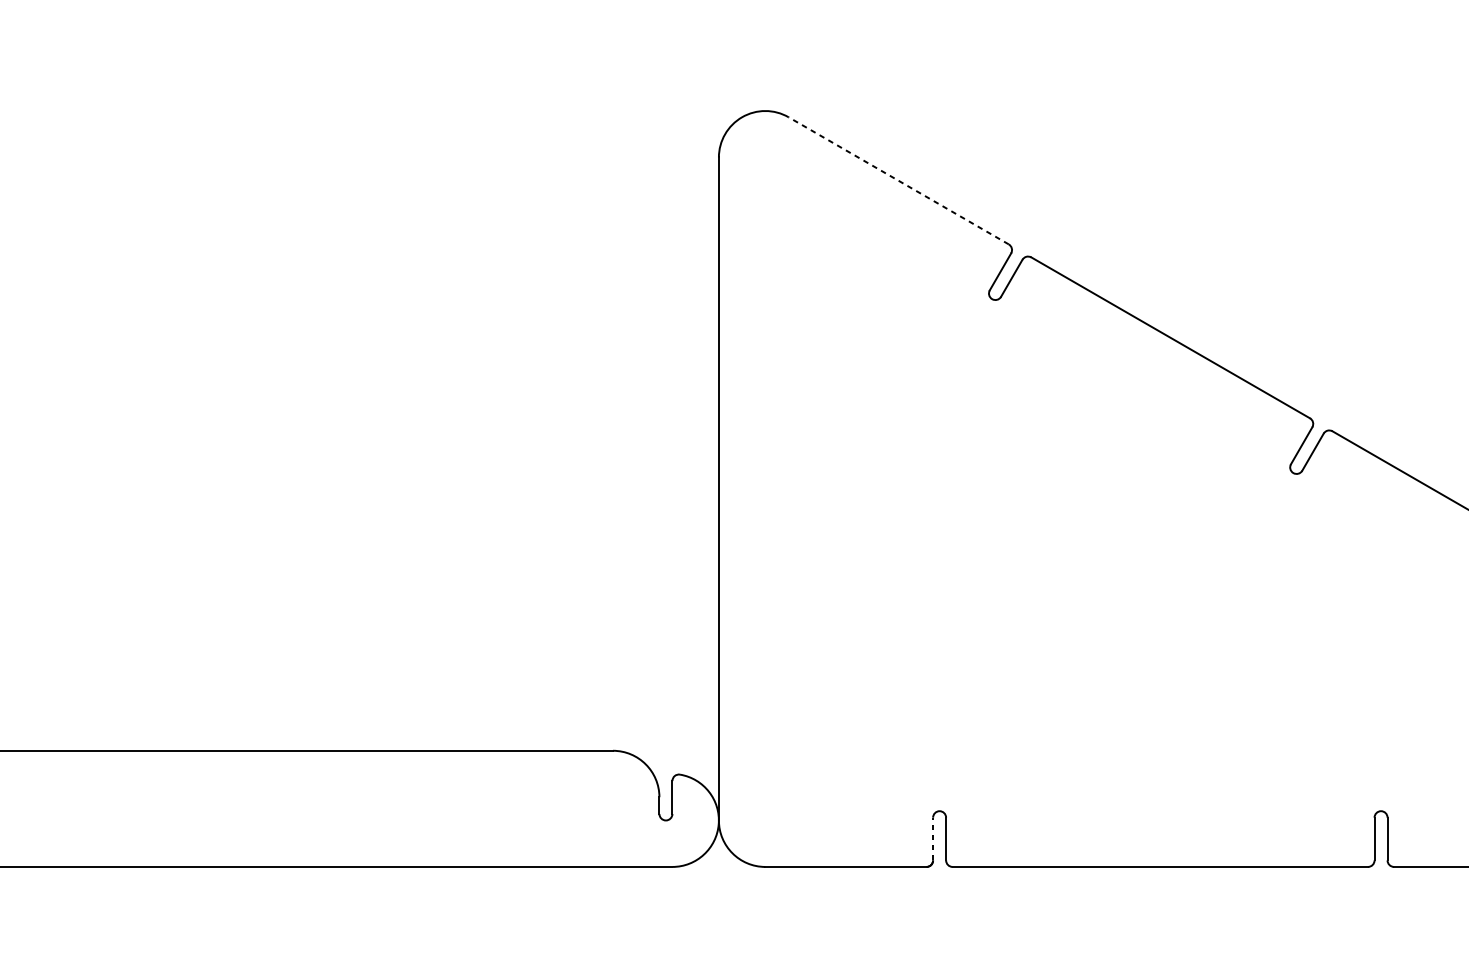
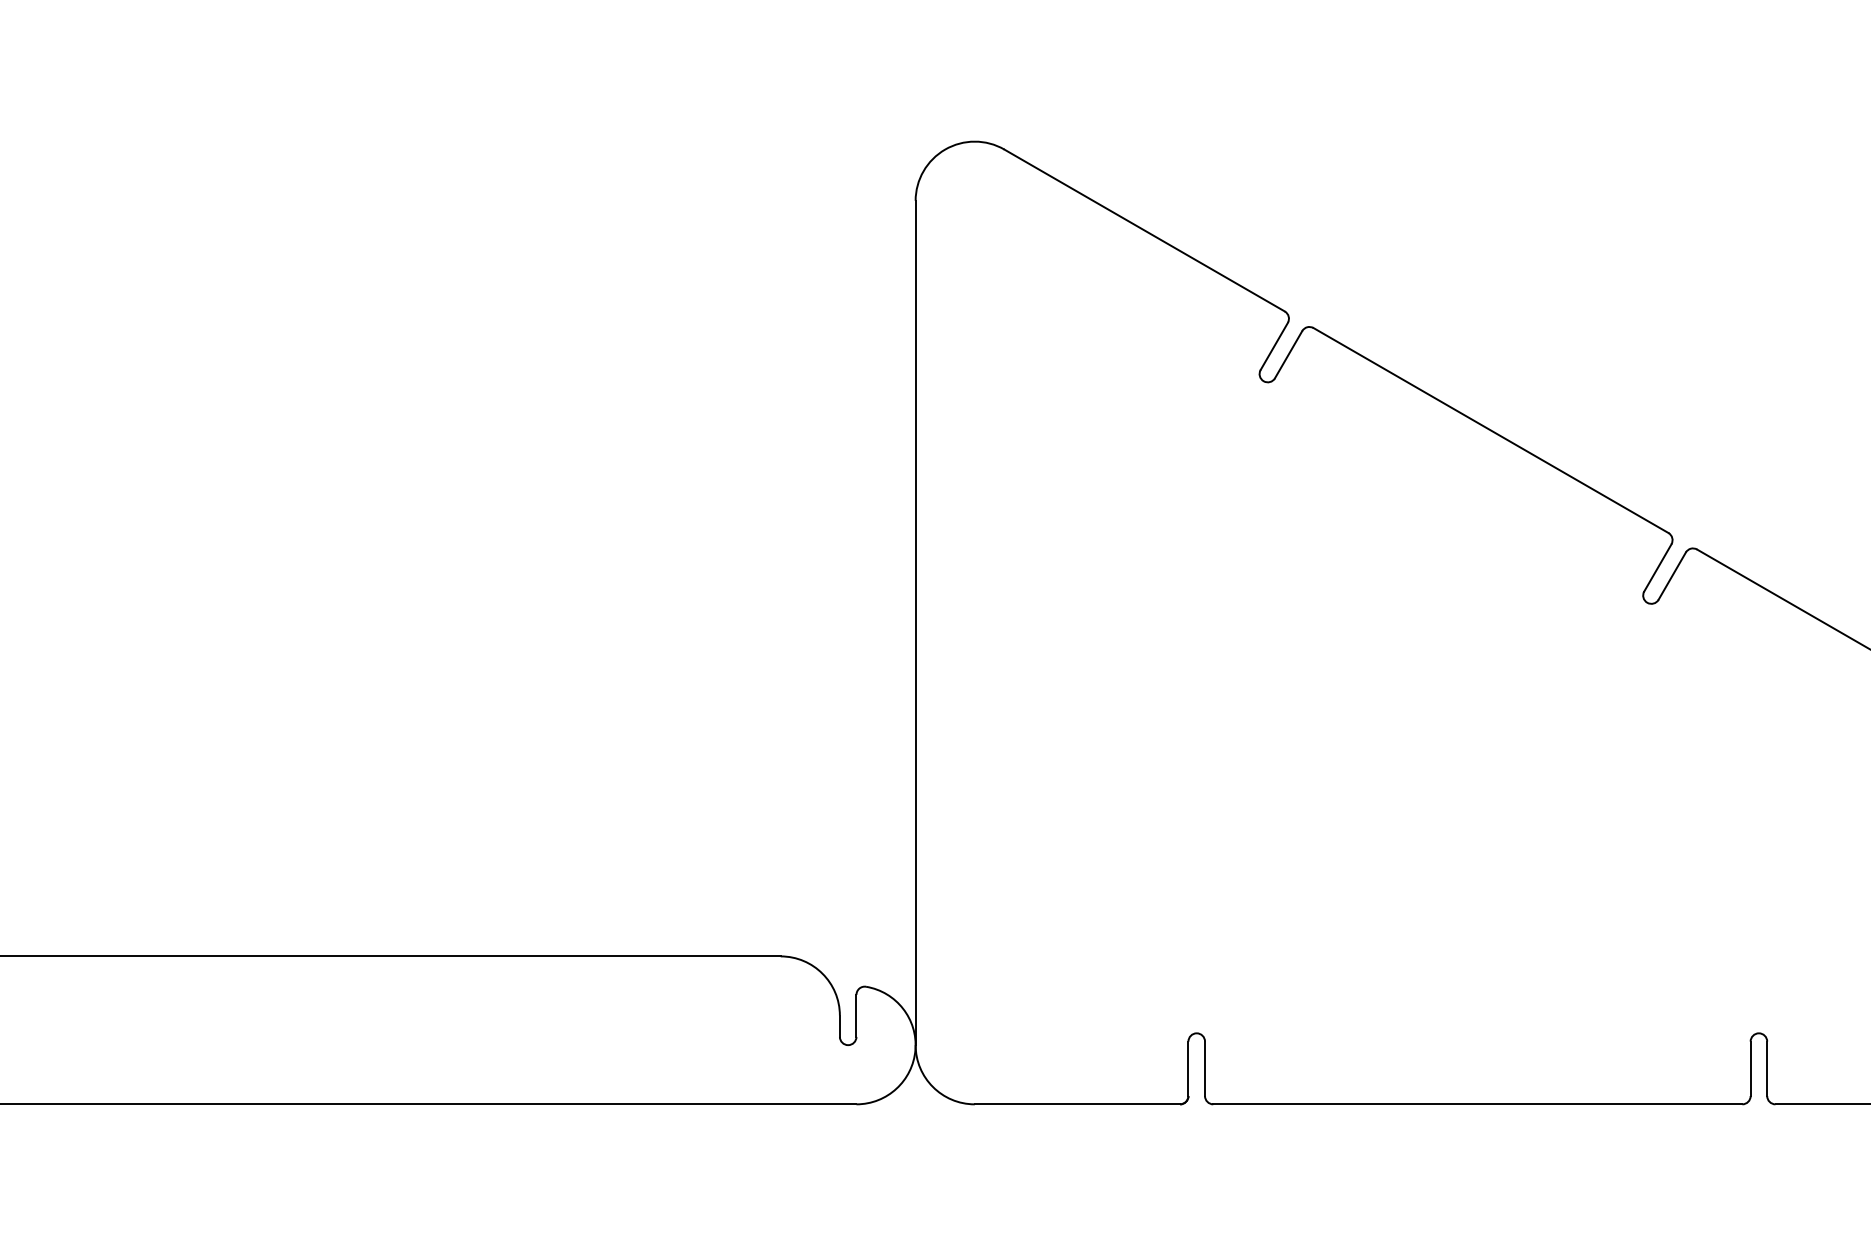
line: (898, 180) -> (1144, 230), dashed -> solid
line: (933, 838) -> (1188, 1068), dashed -> solid

